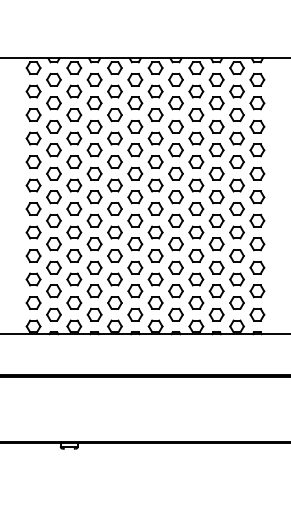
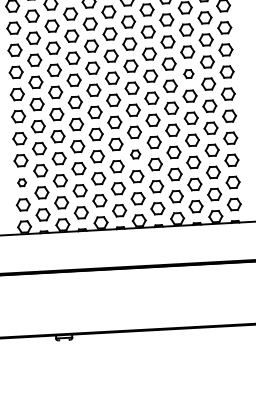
part: (216, 173) -> (188, 73), size x0.7
part: (155, 255) -> (135, 154), size x0.7
part: (33, 279) -> (22, 182), size x0.6

